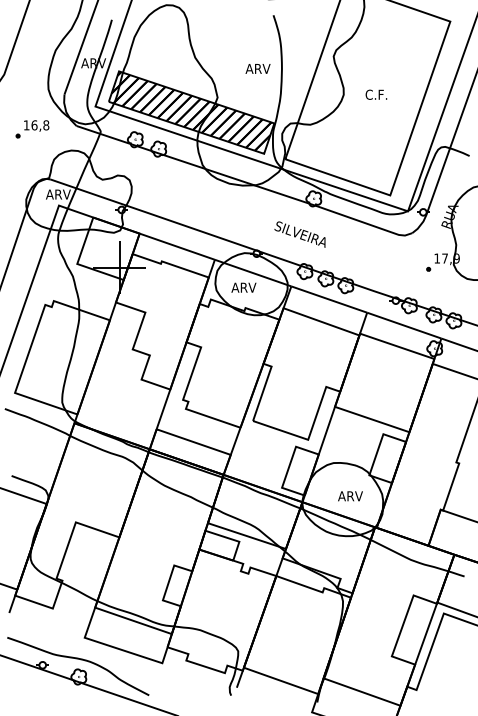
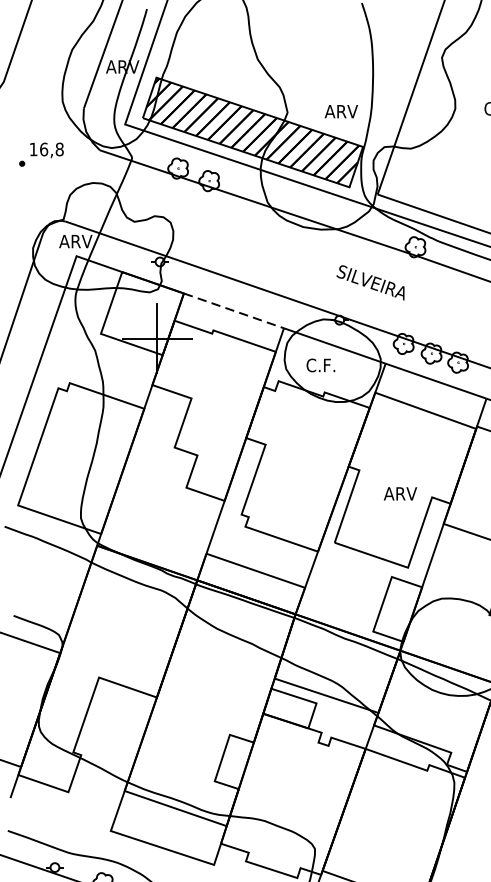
text: (257, 68) -> (340, 111), moved
text: (299, 234) -> (369, 282), moved
line: (177, 246) -> (234, 310), solid -> dashed
text: (243, 287) -> (322, 365), ARV -> C.F.
text: (350, 496) -> (400, 494), moved

